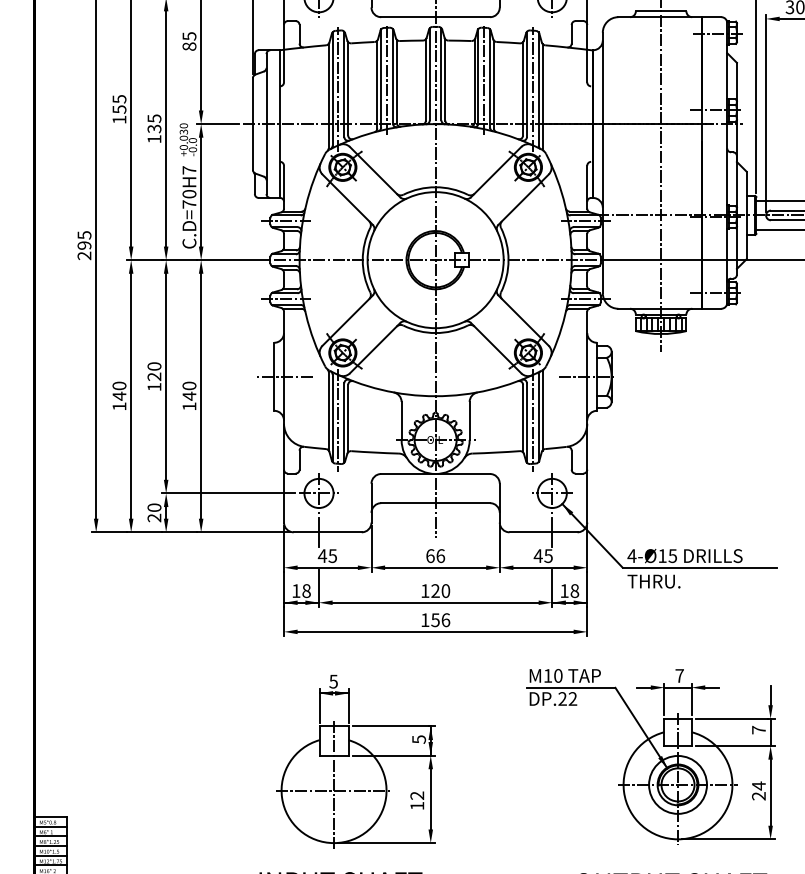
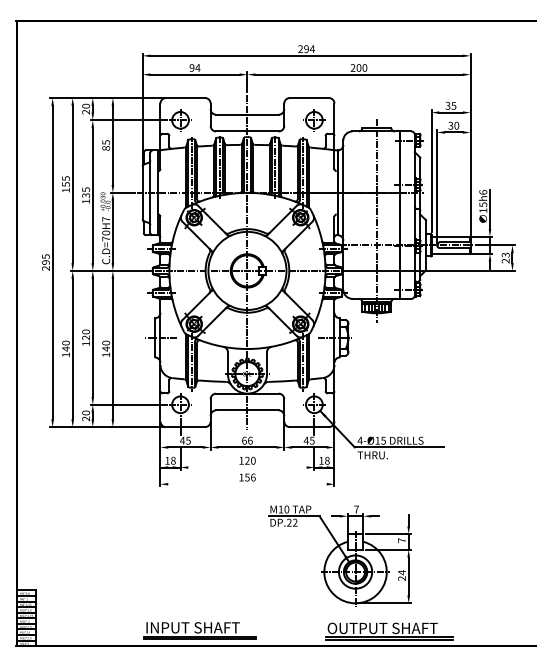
line: (435, 602) -> (247, 467), removed
line: (435, 632) -> (247, 484), removed
part: (650, 756) -> (339, 555), moved
part: (355, 761) -> (201, 558), removed

